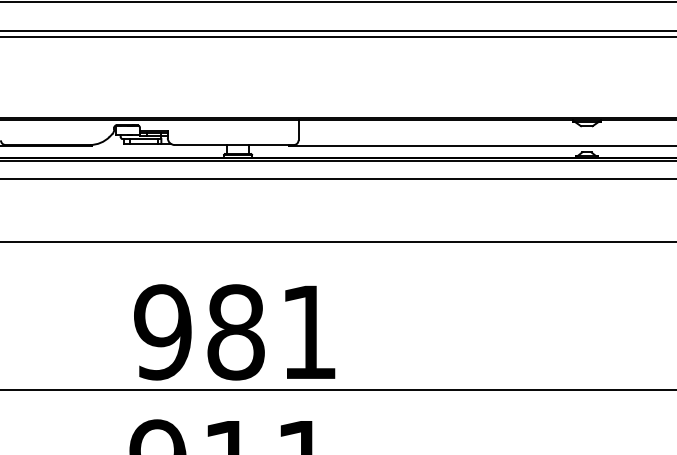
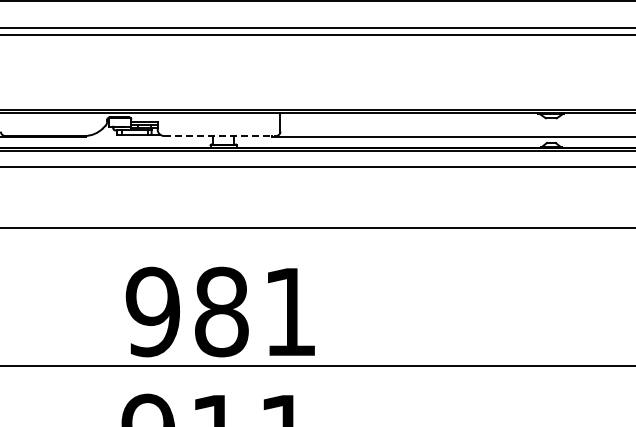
line: (234, 145) -> (220, 136), solid -> dashed

